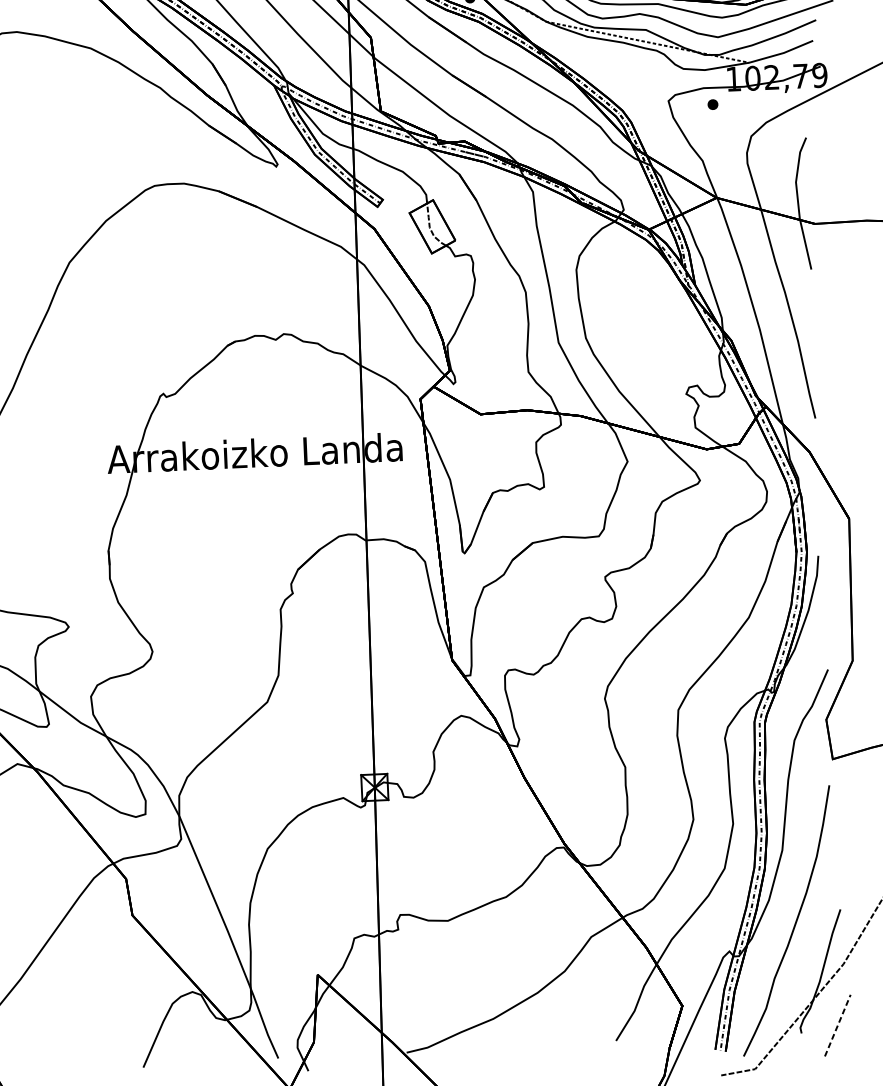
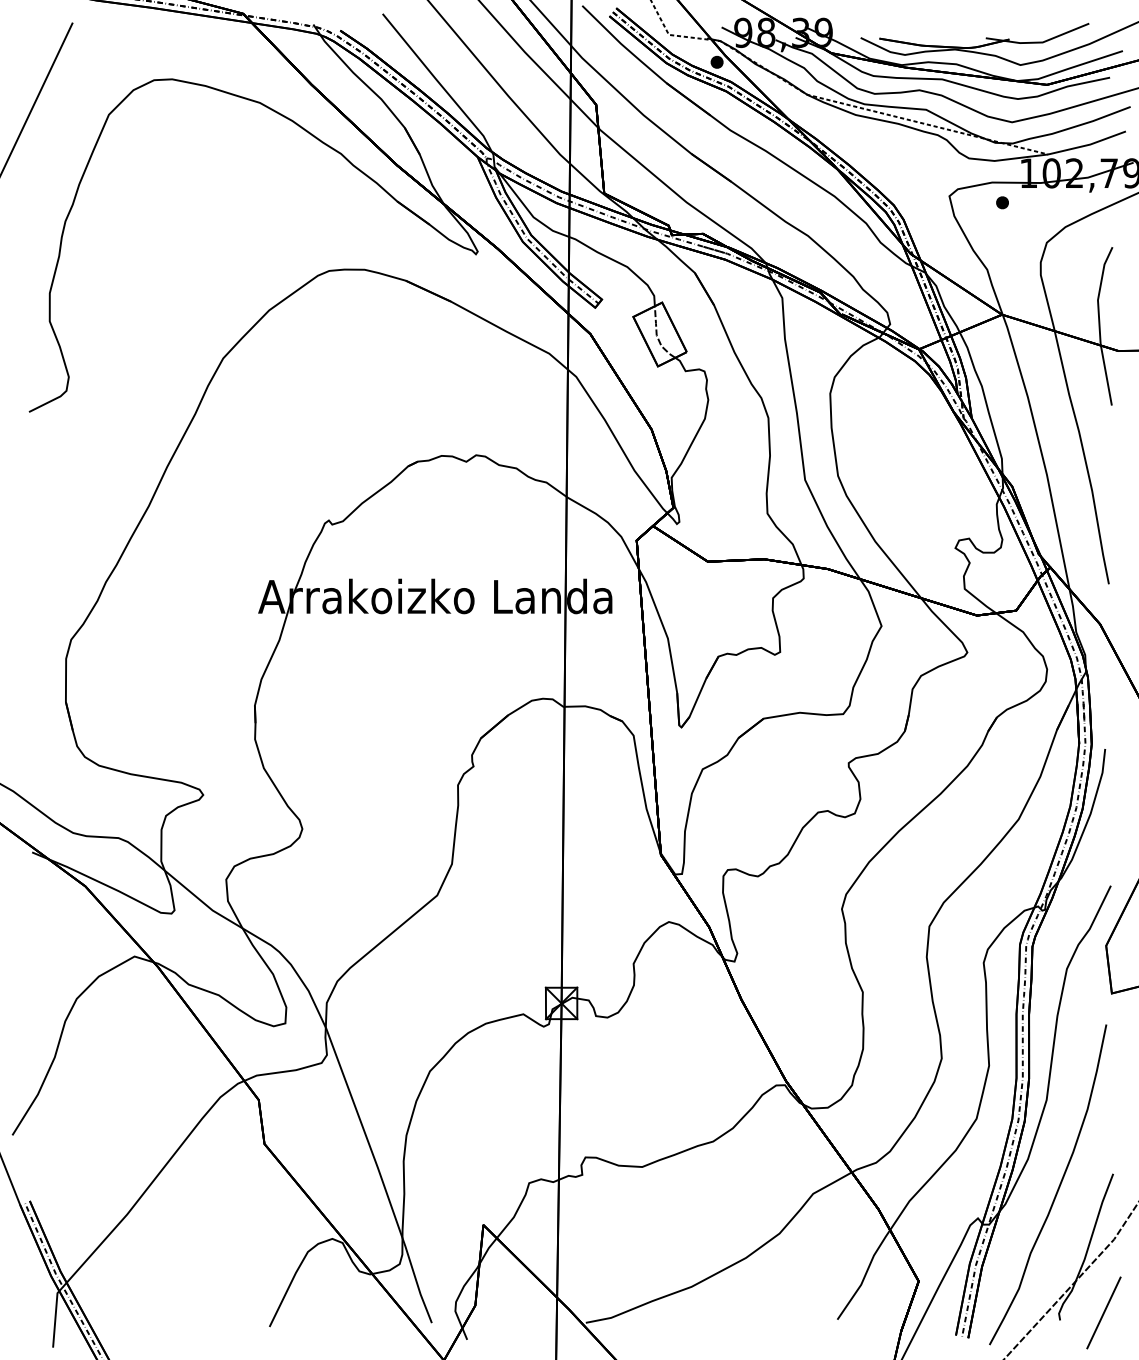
line: (838, 1025) -> (1104, 1312), dashed -> solid

